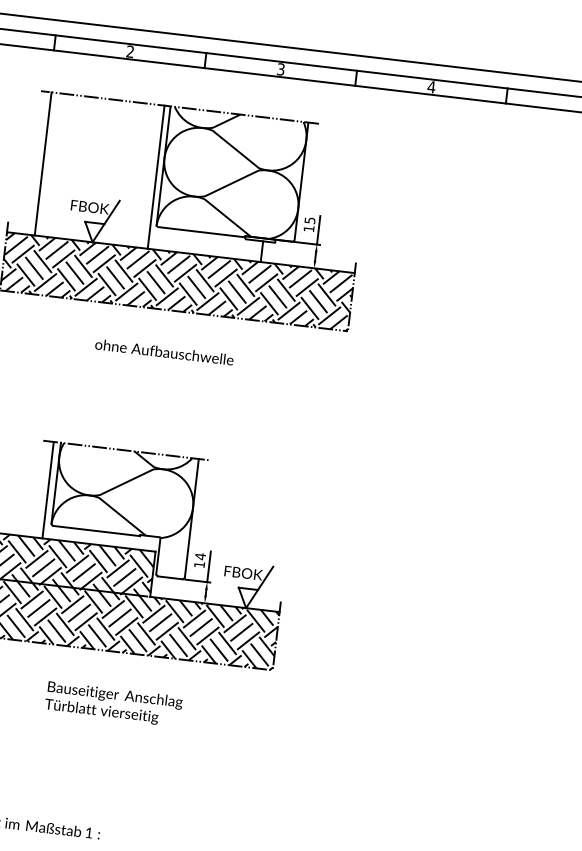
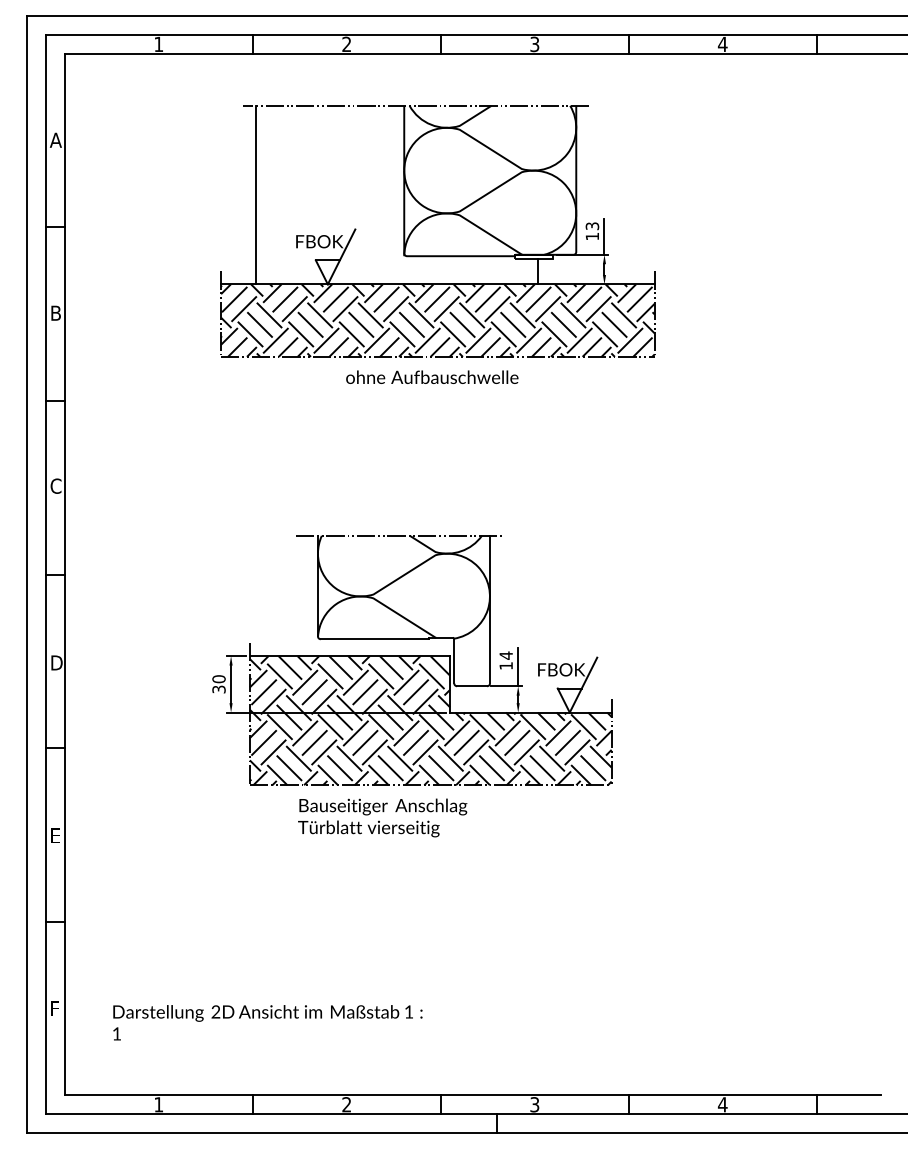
line: (156, 176) -> (396, 194), removed
text: (309, 219) -> (591, 225), 15 -> 13
text: (164, 351) -> (432, 376), moved
line: (48, 489) -> (309, 595), removed
text: (113, 703) -> (382, 817), moved

